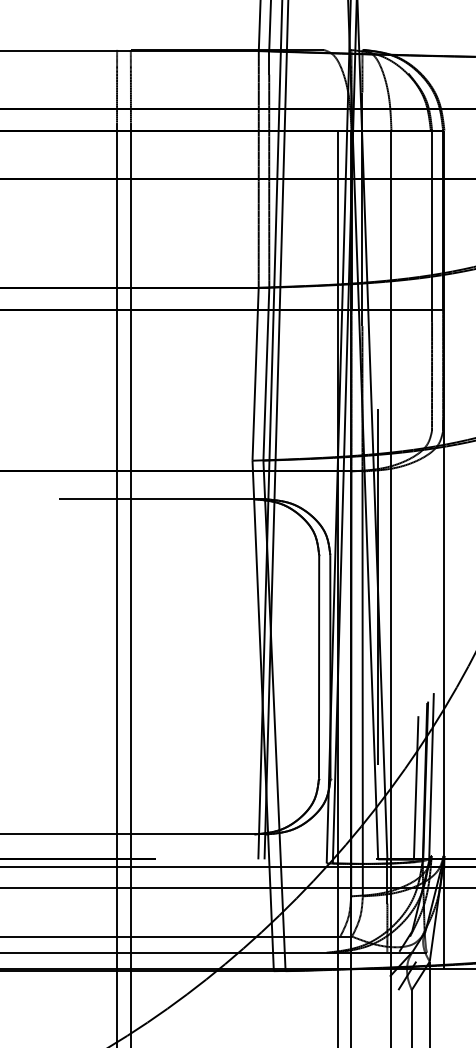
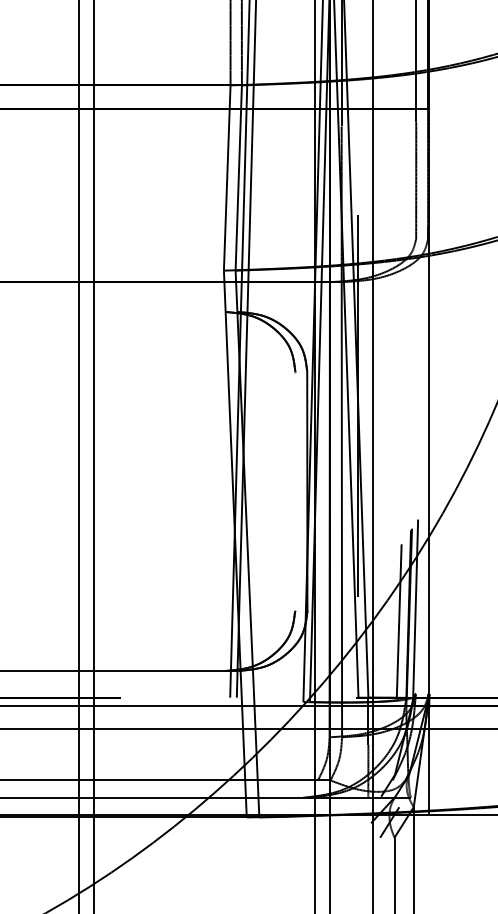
line: (162, 499) -> (127, 312), removed
line: (319, 666) -> (295, 491), removed

